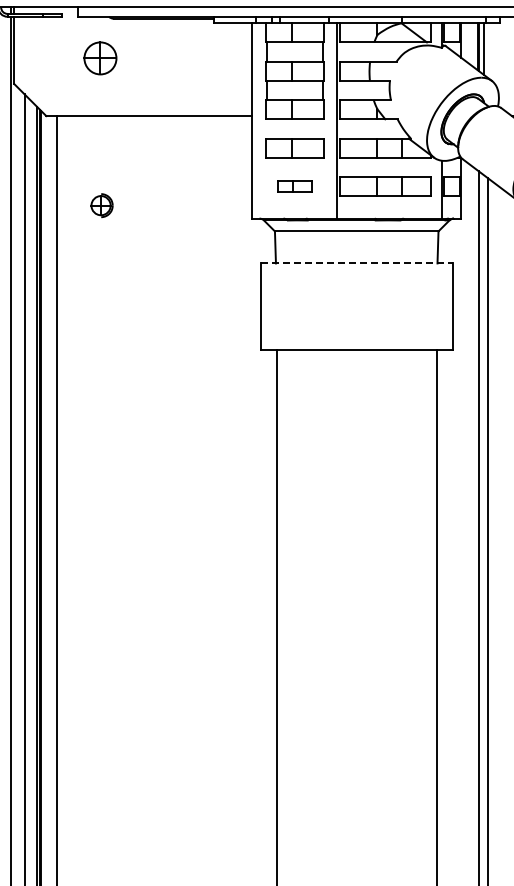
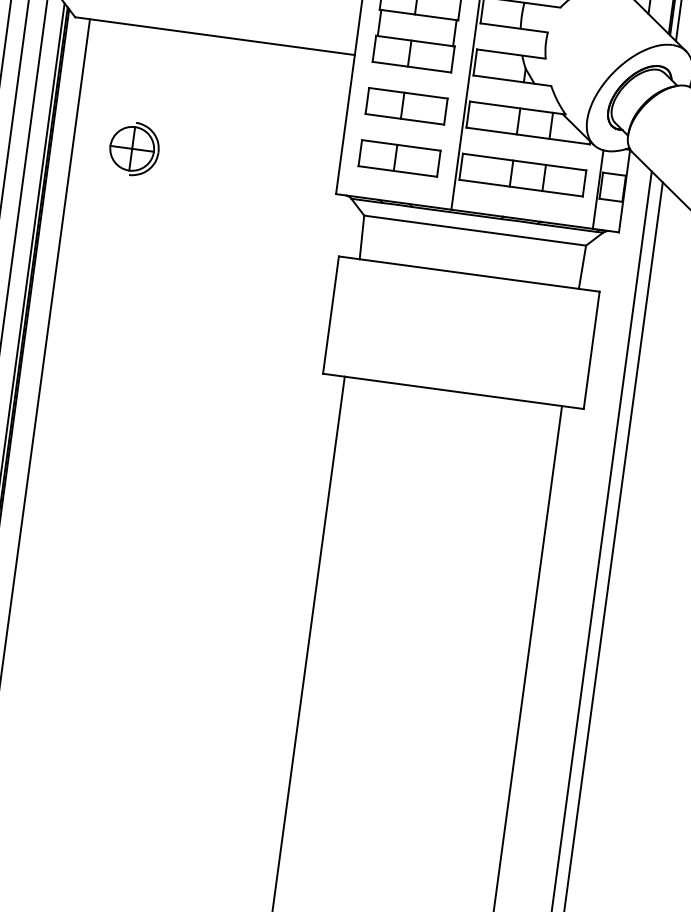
part: (294, 186) -> (398, 158), size x1.67
part: (101, 205) -> (133, 148), size x1.67
line: (357, 263) -> (470, 274), dashed -> solid

